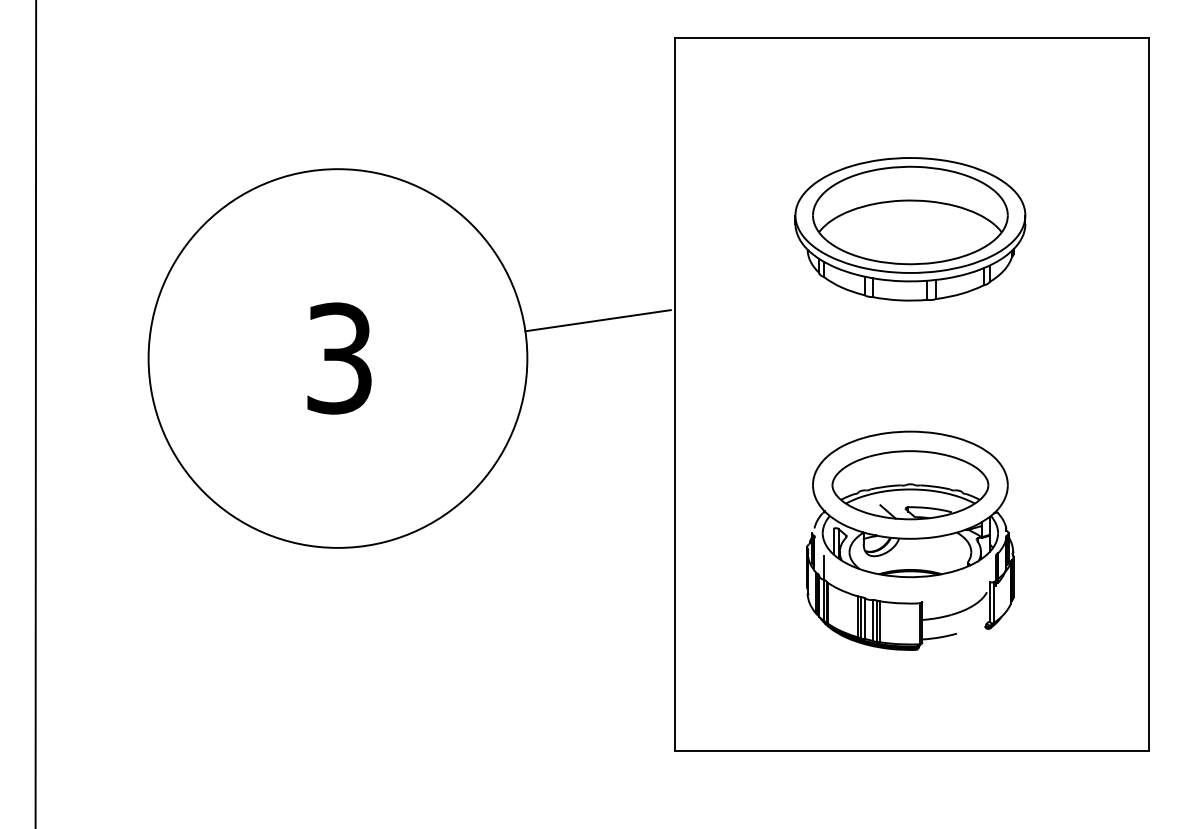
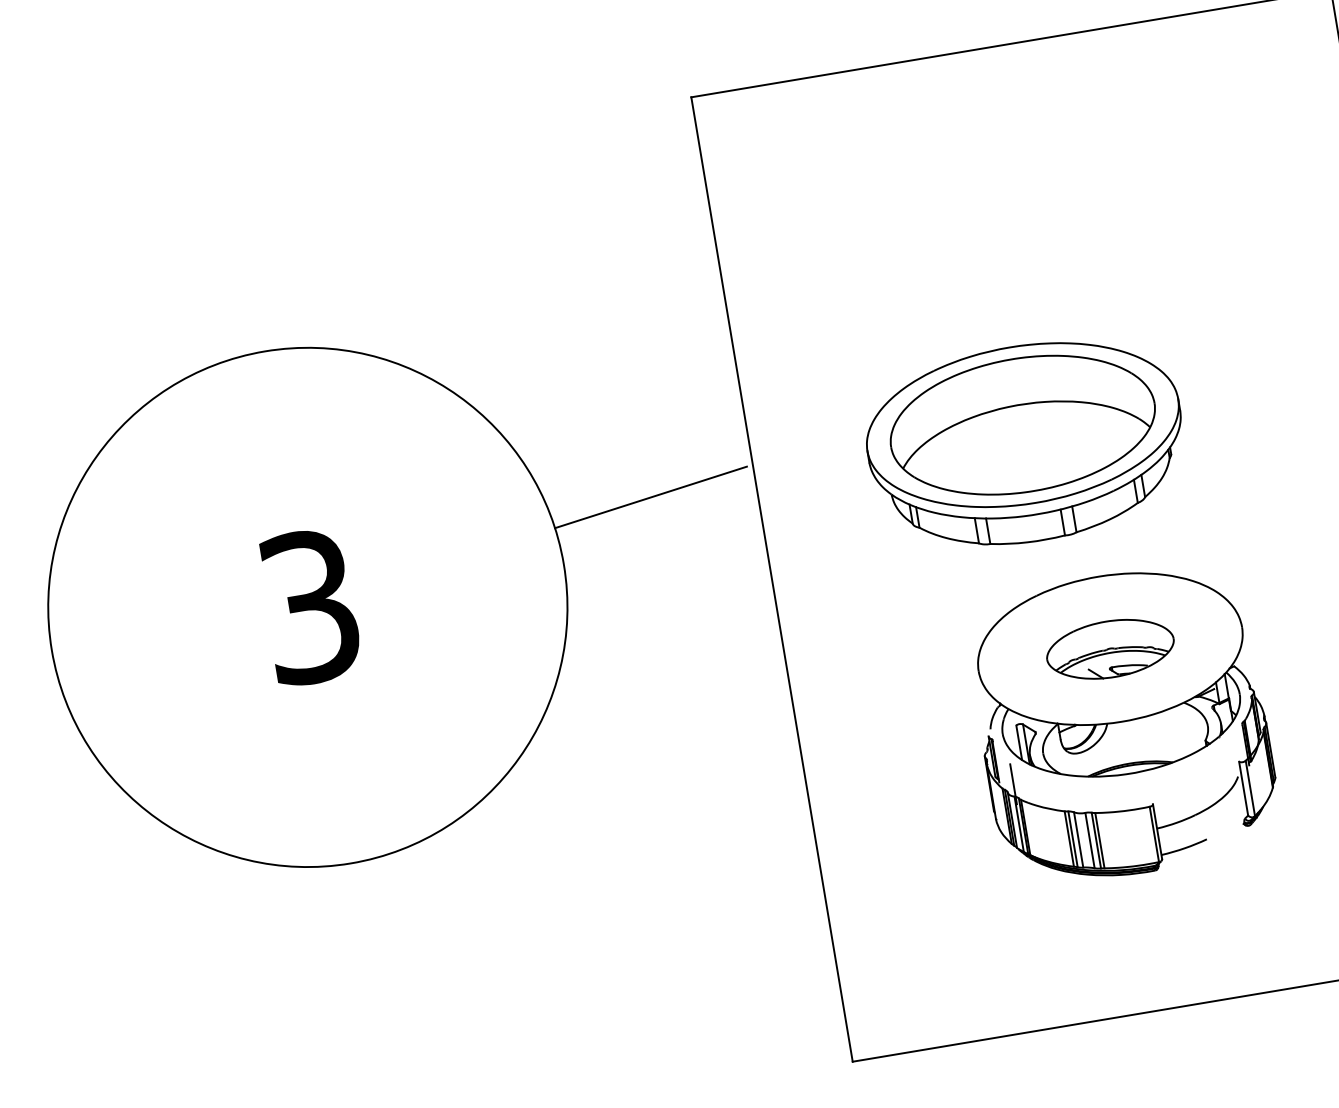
part: (910, 229) -> (1026, 444), moved
part: (910, 485) -> (1110, 649), size x0.6

